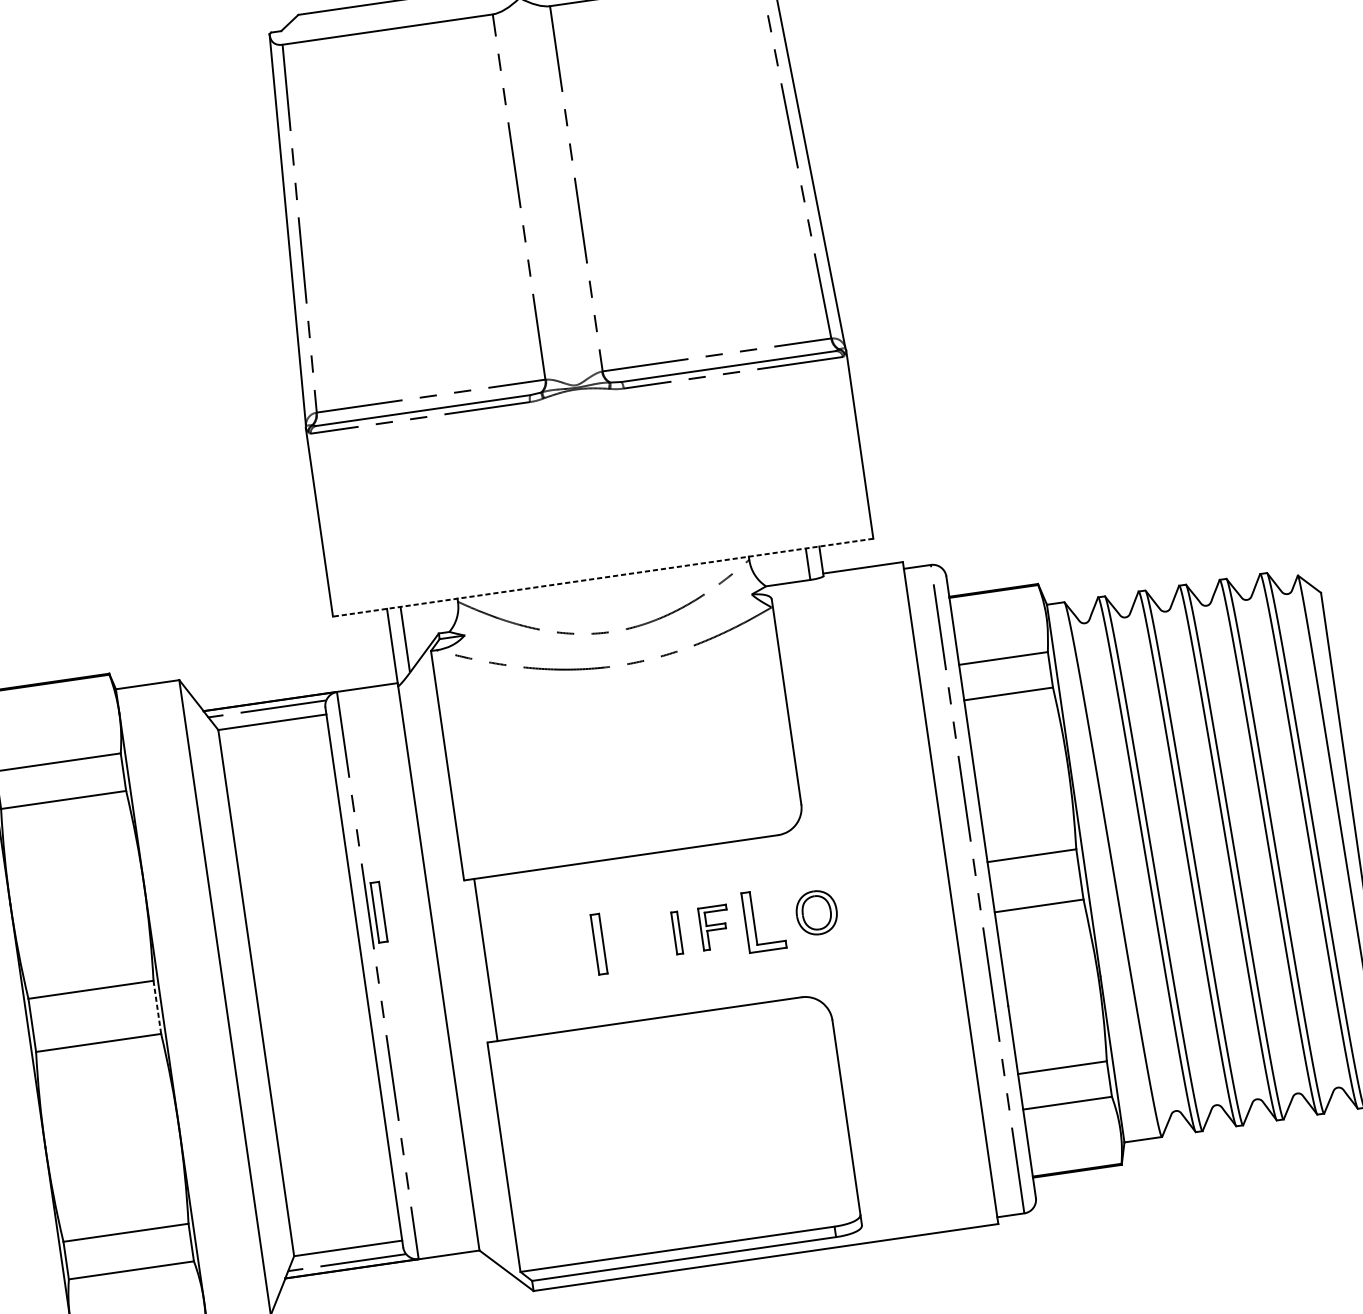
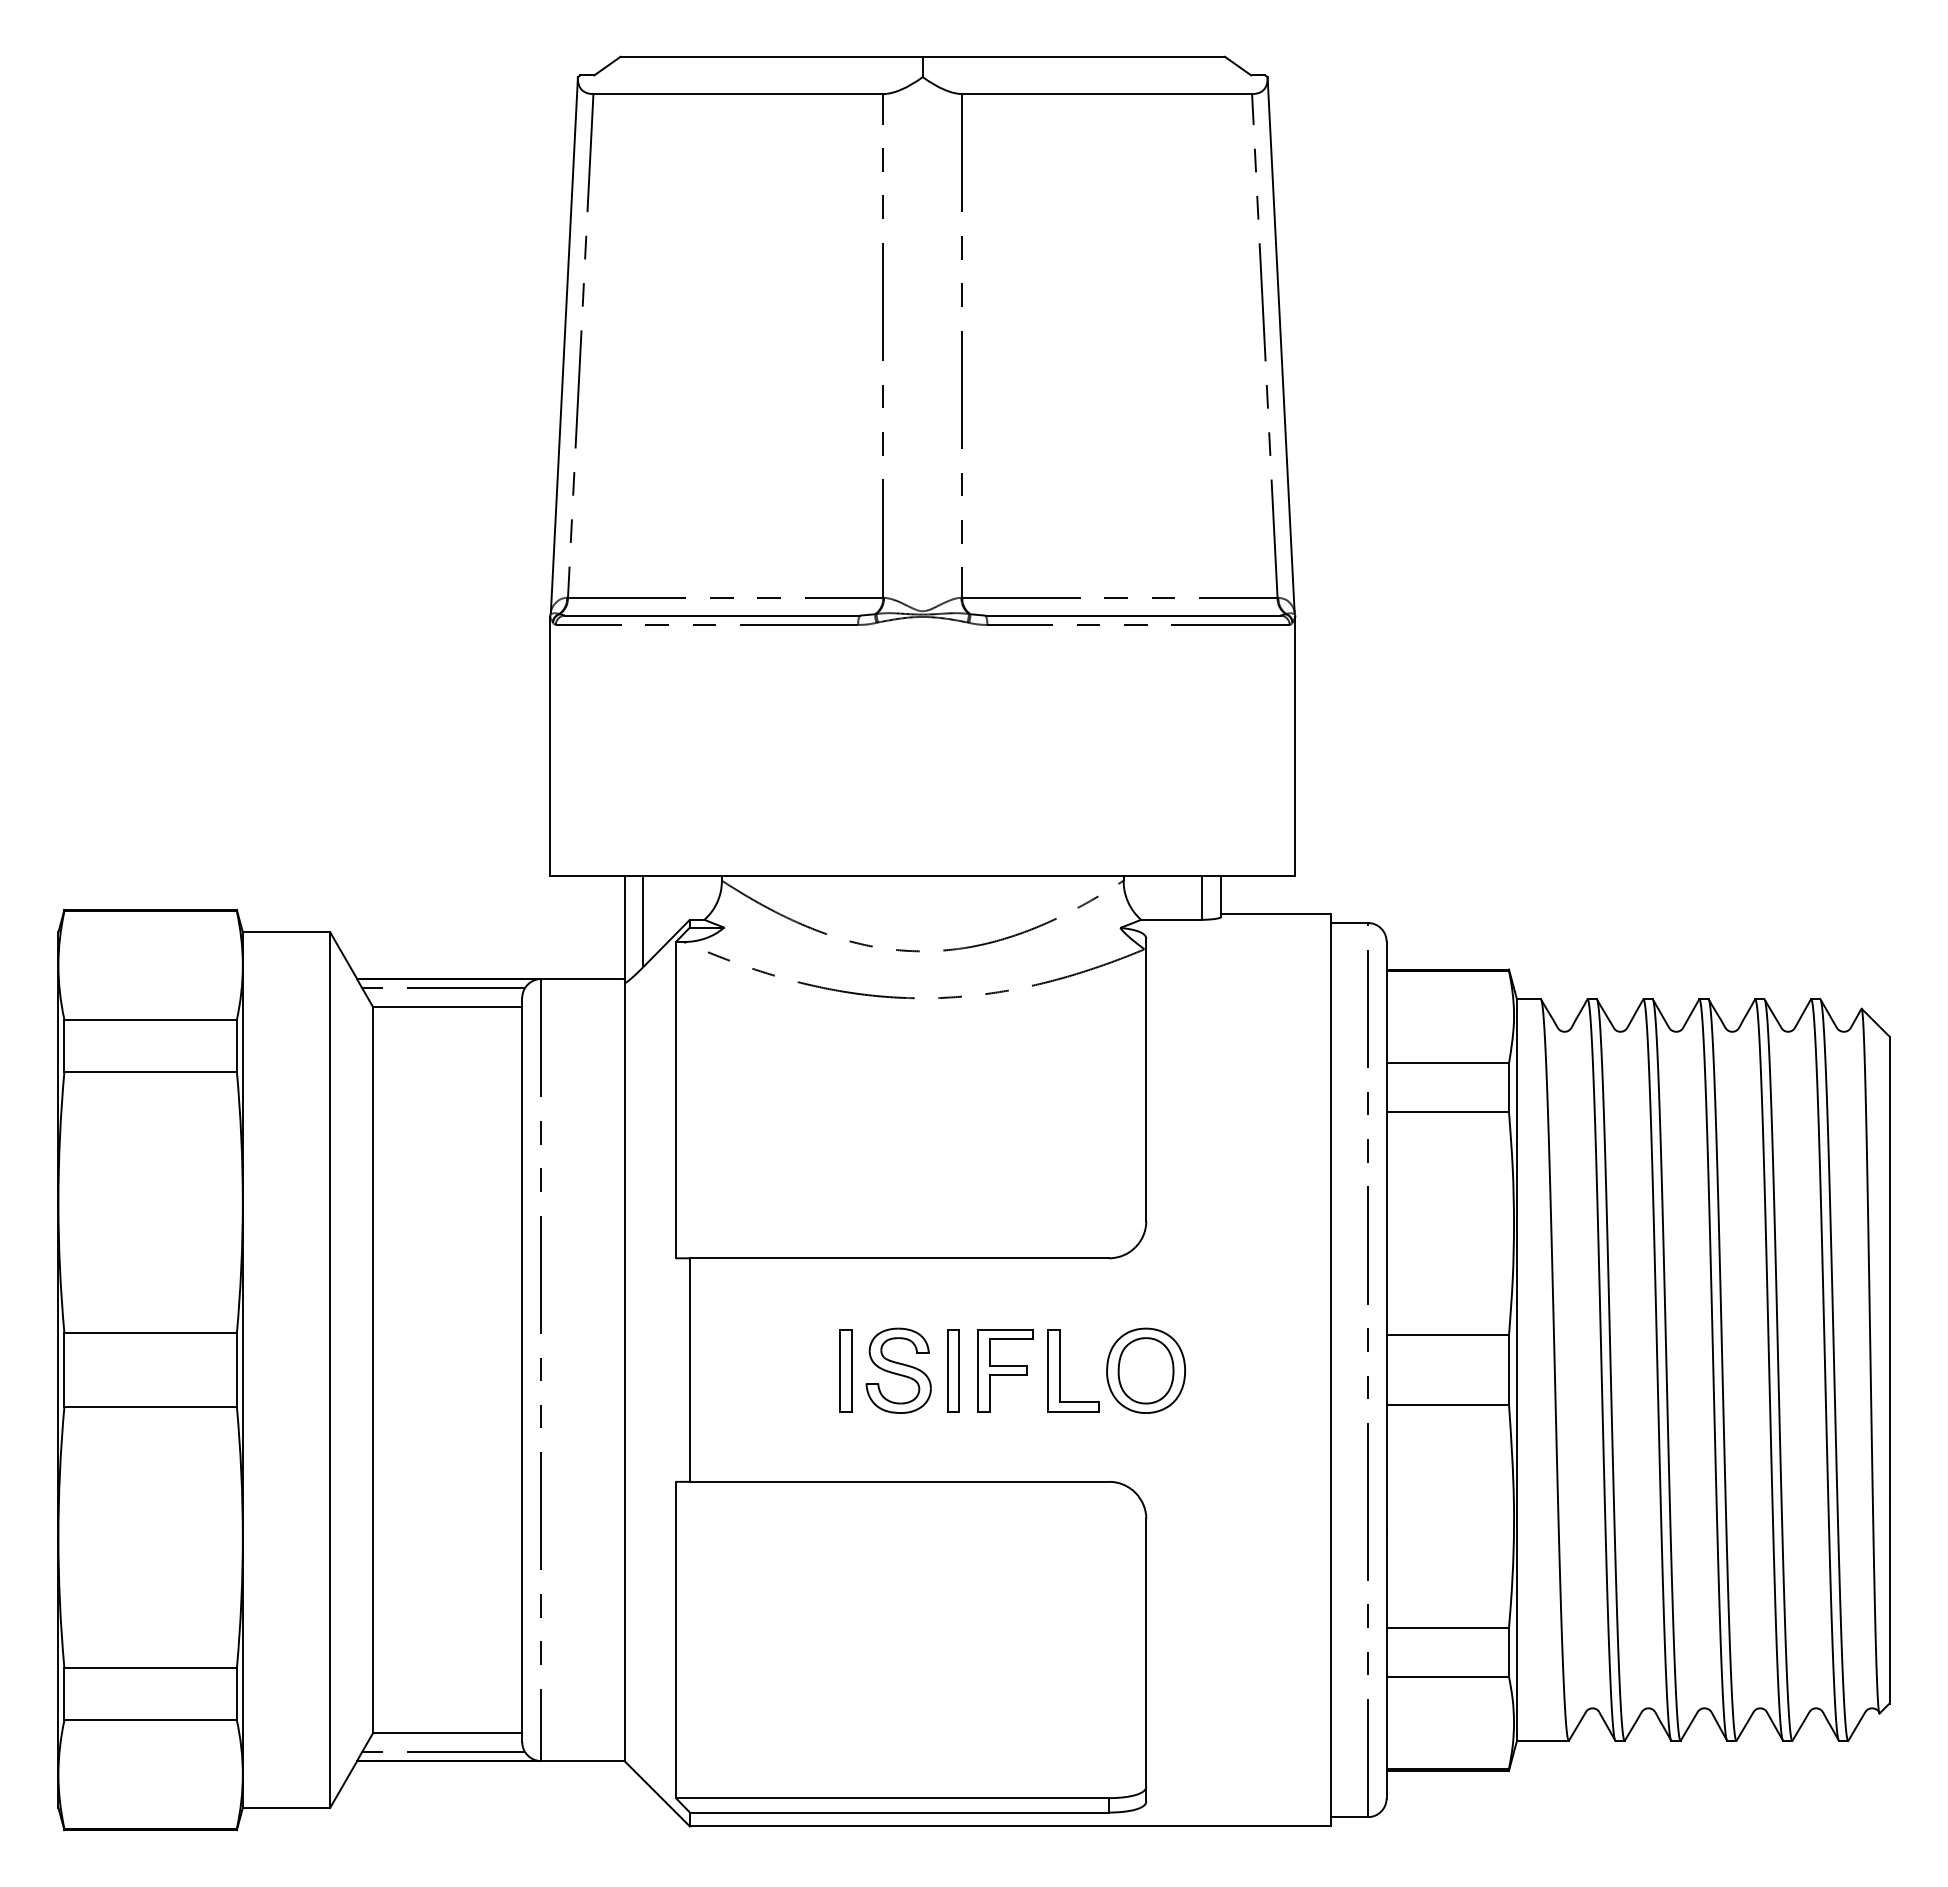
line: (603, 577) -> (922, 876), dashed -> solid
part: (378, 912) -> (554, 1284), removed
part: (816, 912) -> (1145, 1370), size x1.43
part: (714, 927) -> (1005, 1370), size x1.43
part: (677, 932) -> (953, 1370), size x1.43
part: (637, 938) -> (898, 1370), added
line: (157, 1007) -> (236, 1370), dashed -> solid

